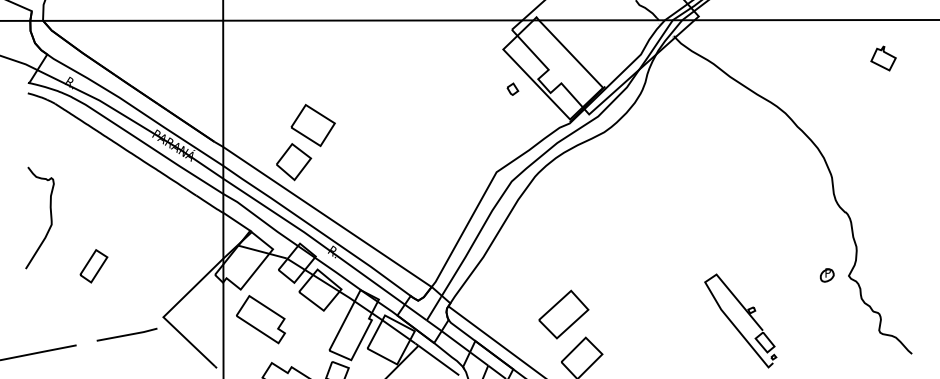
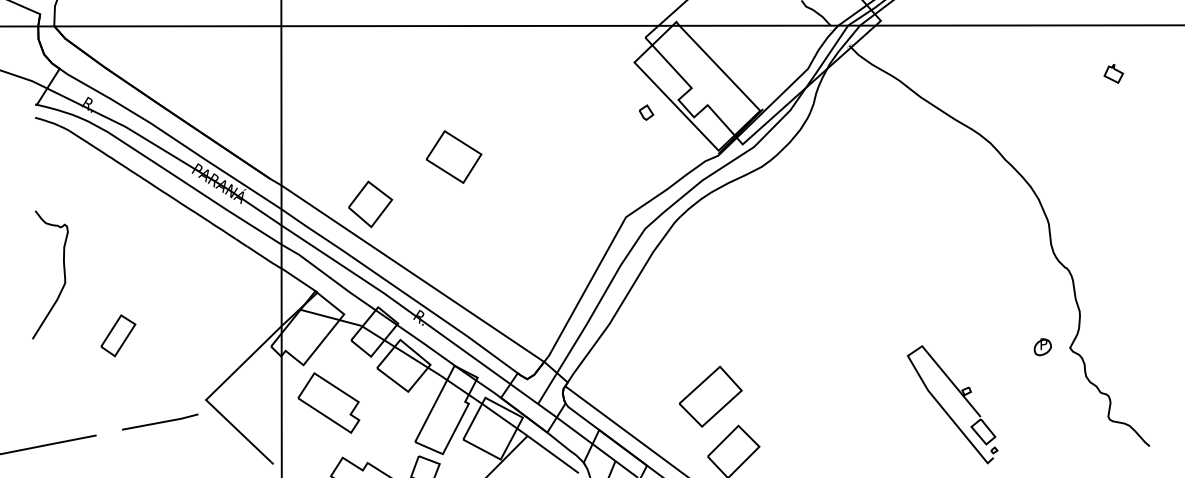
part: (883, 58) -> (1113, 73), size x0.6
part: (312, 125) -> (453, 157), moved
part: (735, 325) -> (946, 410), moved

